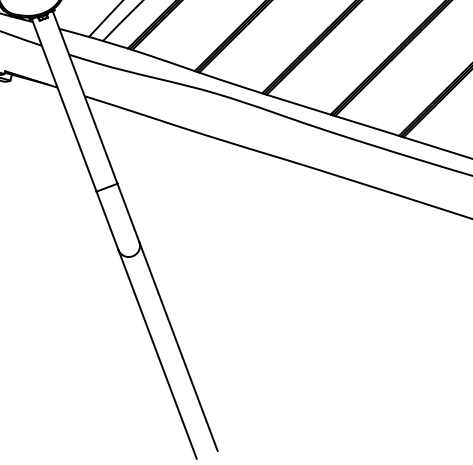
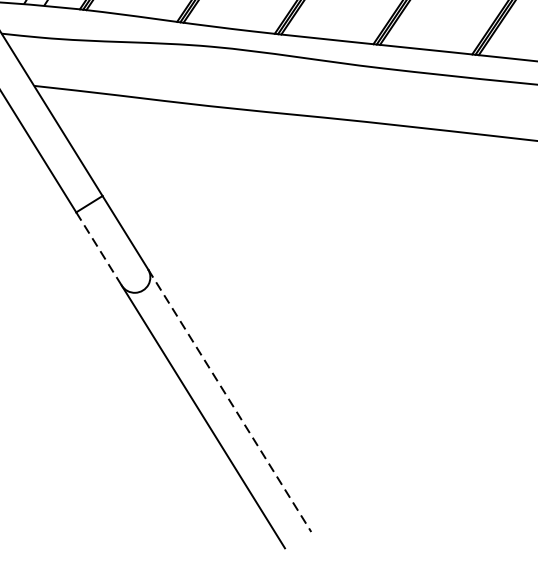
line: (107, 221) -> (99, 250), solid -> dashed
line: (178, 346) -> (229, 400), solid -> dashed

